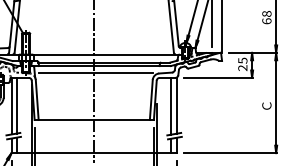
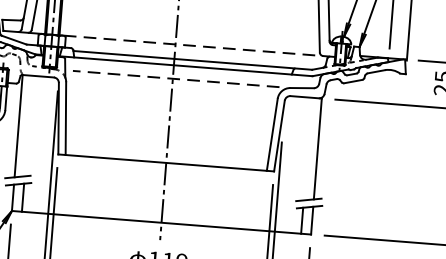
line: (106, 54) -> (197, 46), solid -> dashed
line: (95, 73) -> (175, 78), solid -> dashed
line: (17, 105) -> (29, 125), removed
line: (171, 105) -> (307, 147), removed

